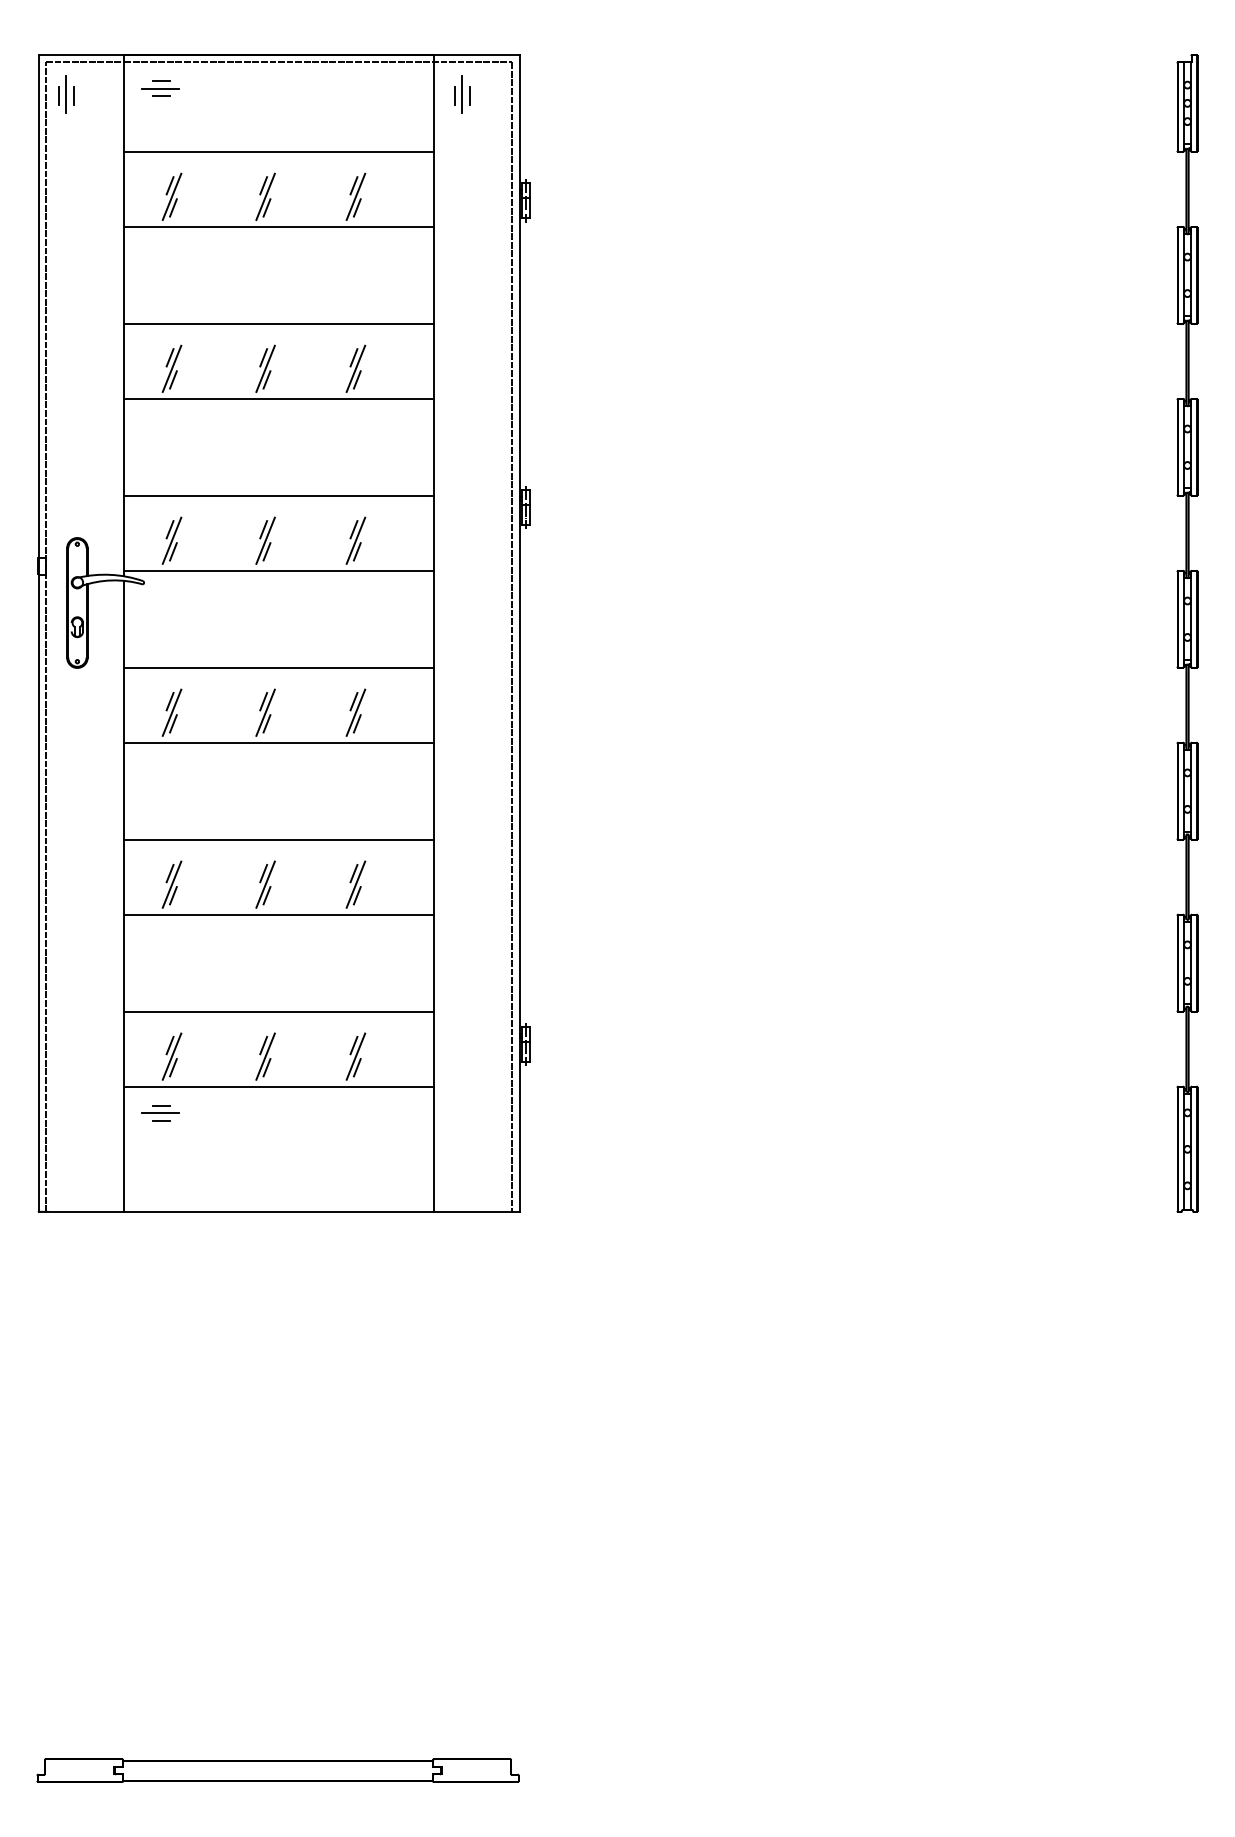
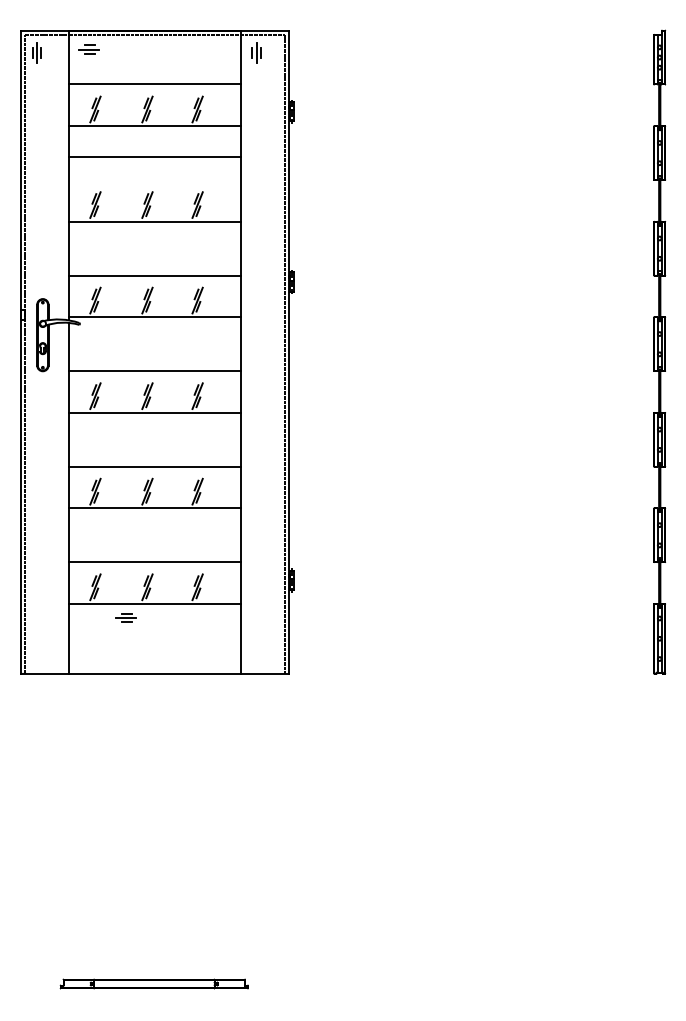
line: (278, 324) -> (154, 157), moved
part: (159, 1112) -> (125, 617), moved
part: (276, 1769) -> (153, 983), size x0.7

